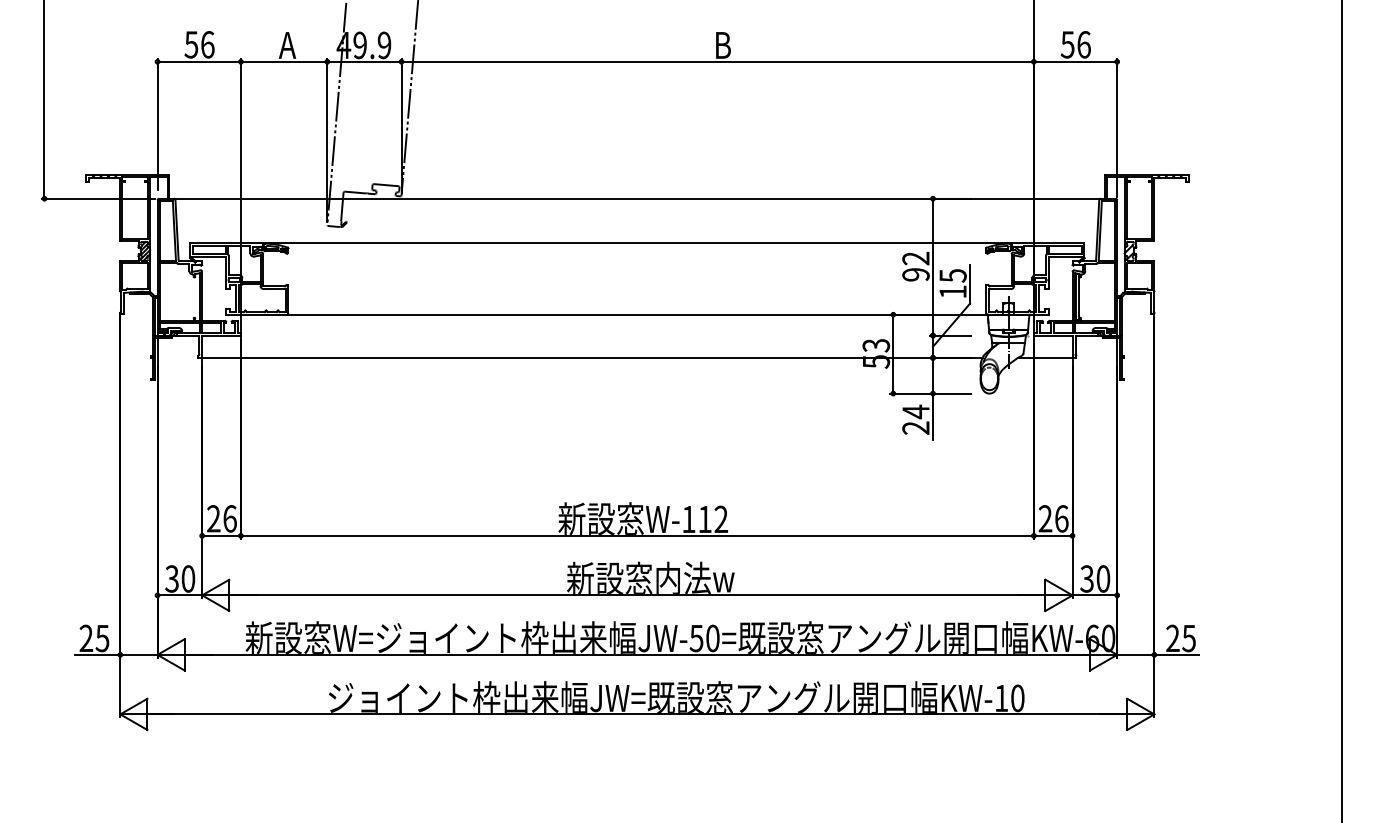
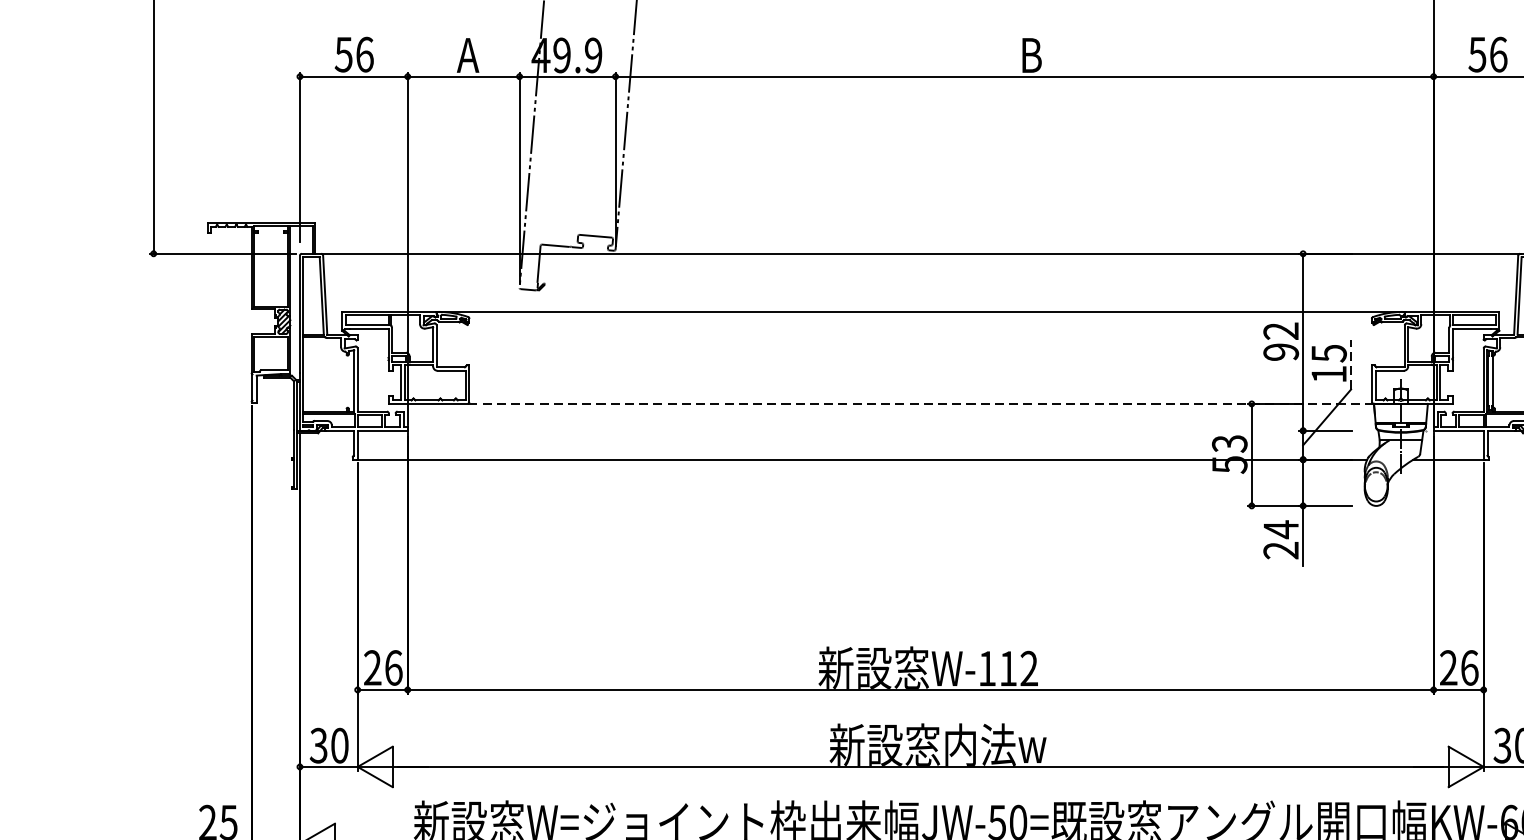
line: (970, 283) -> (1351, 363), solid -> dashed
line: (636, 314) -> (919, 403), solid -> dashed

